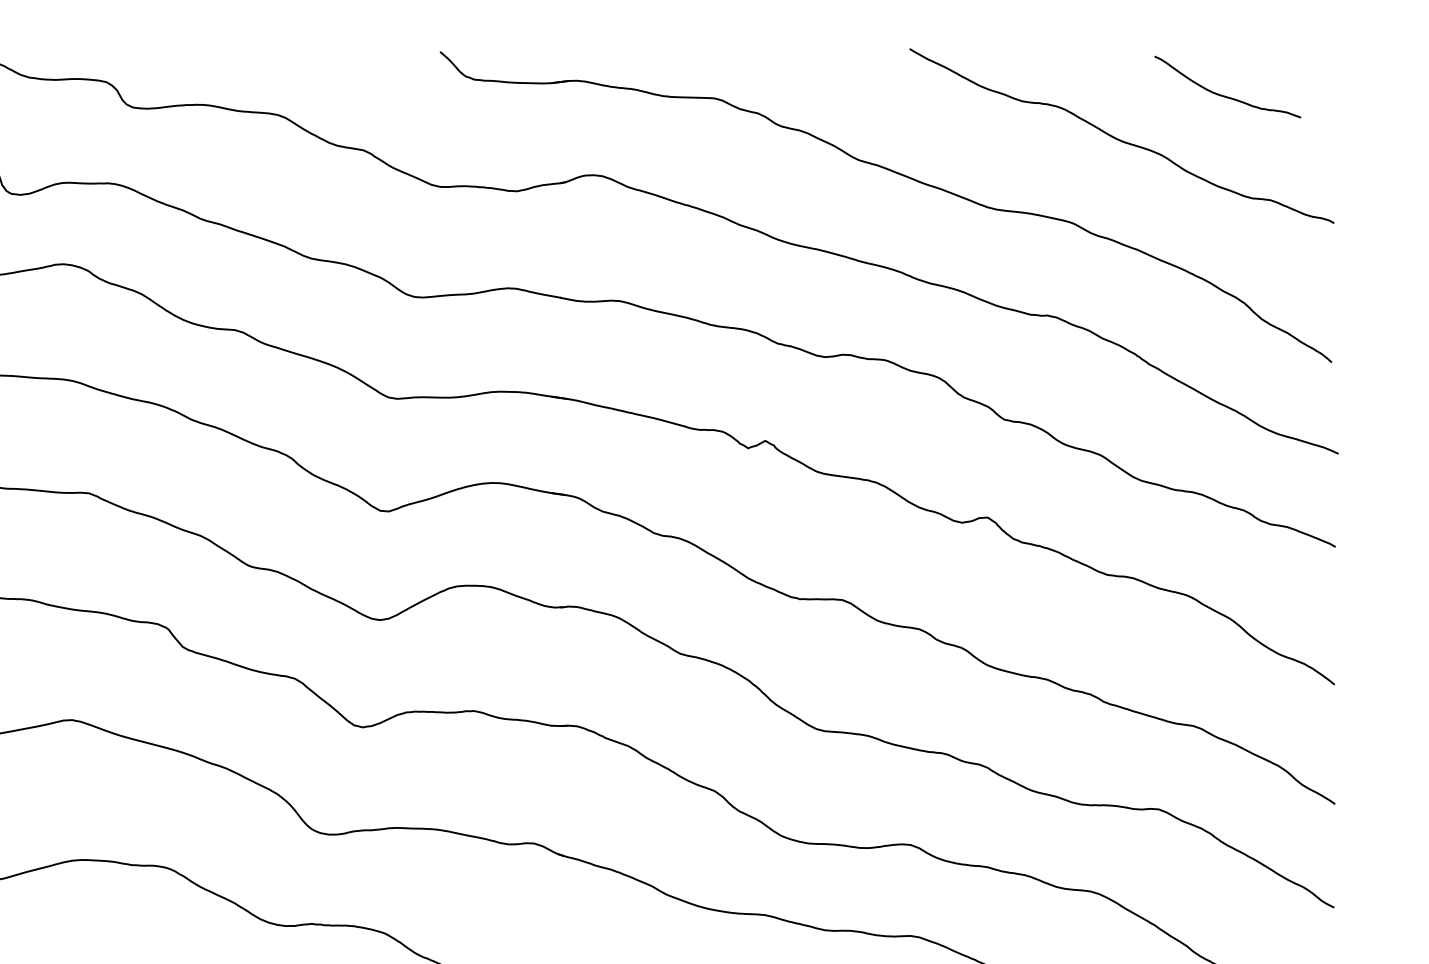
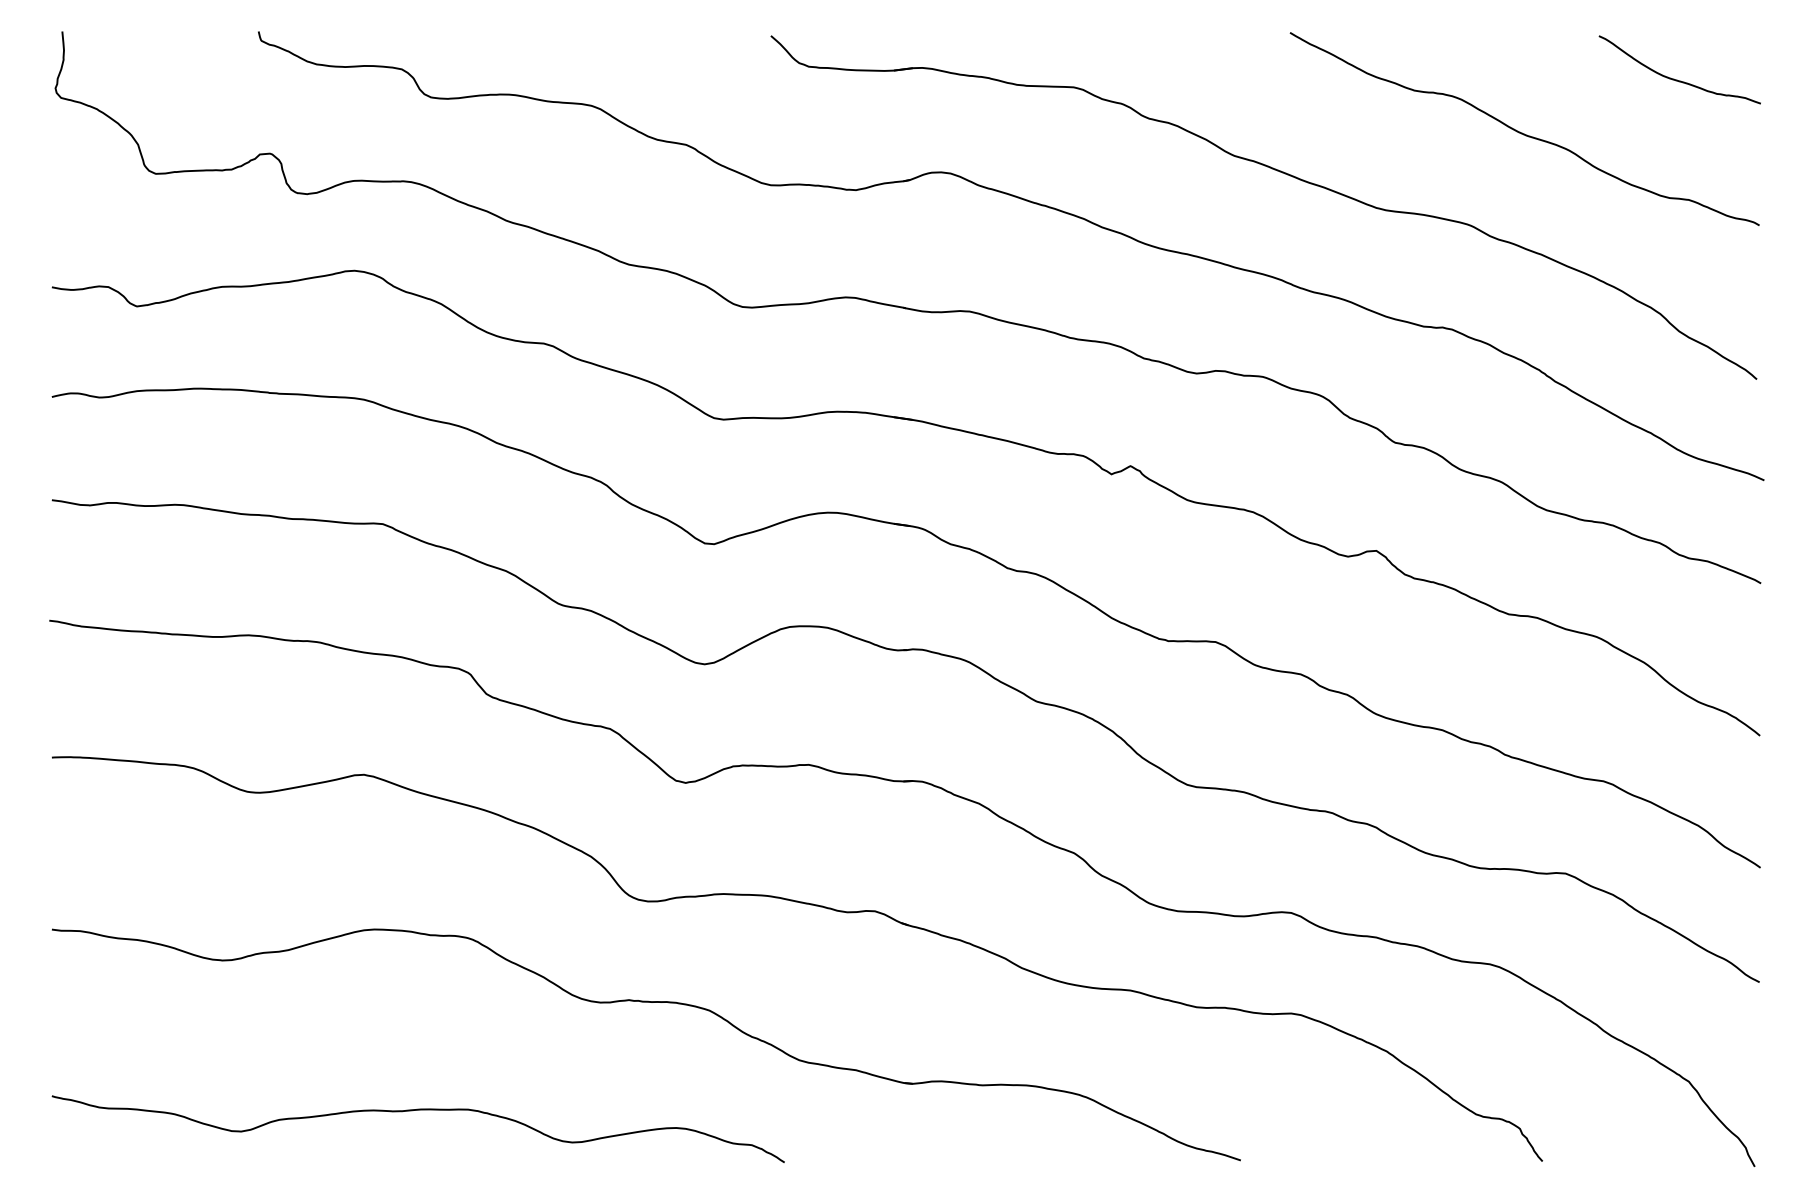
curve: (1225, 95) -> (1677, 79), moved

